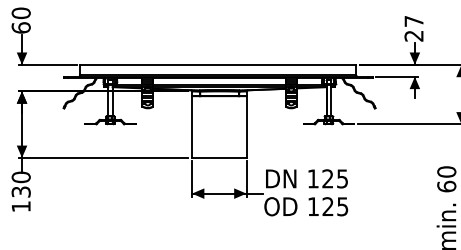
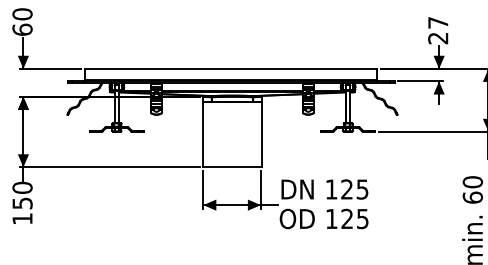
text: (21, 191) -> (22, 202), 130 -> 150

